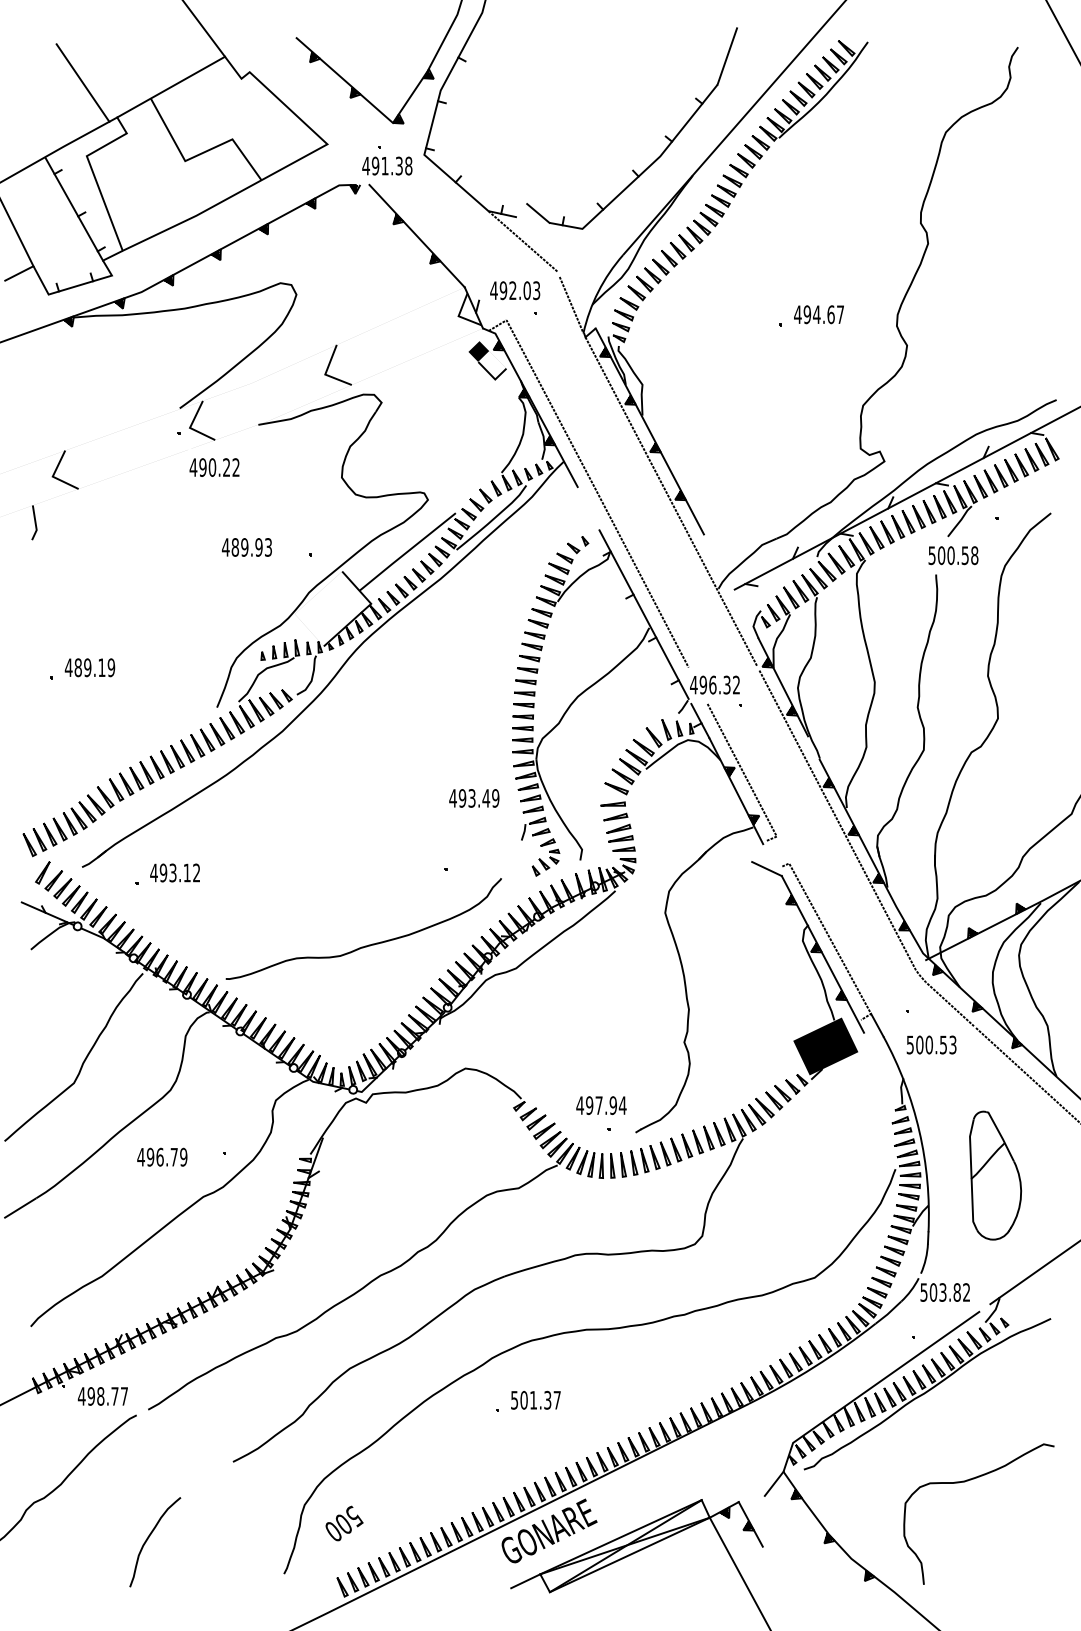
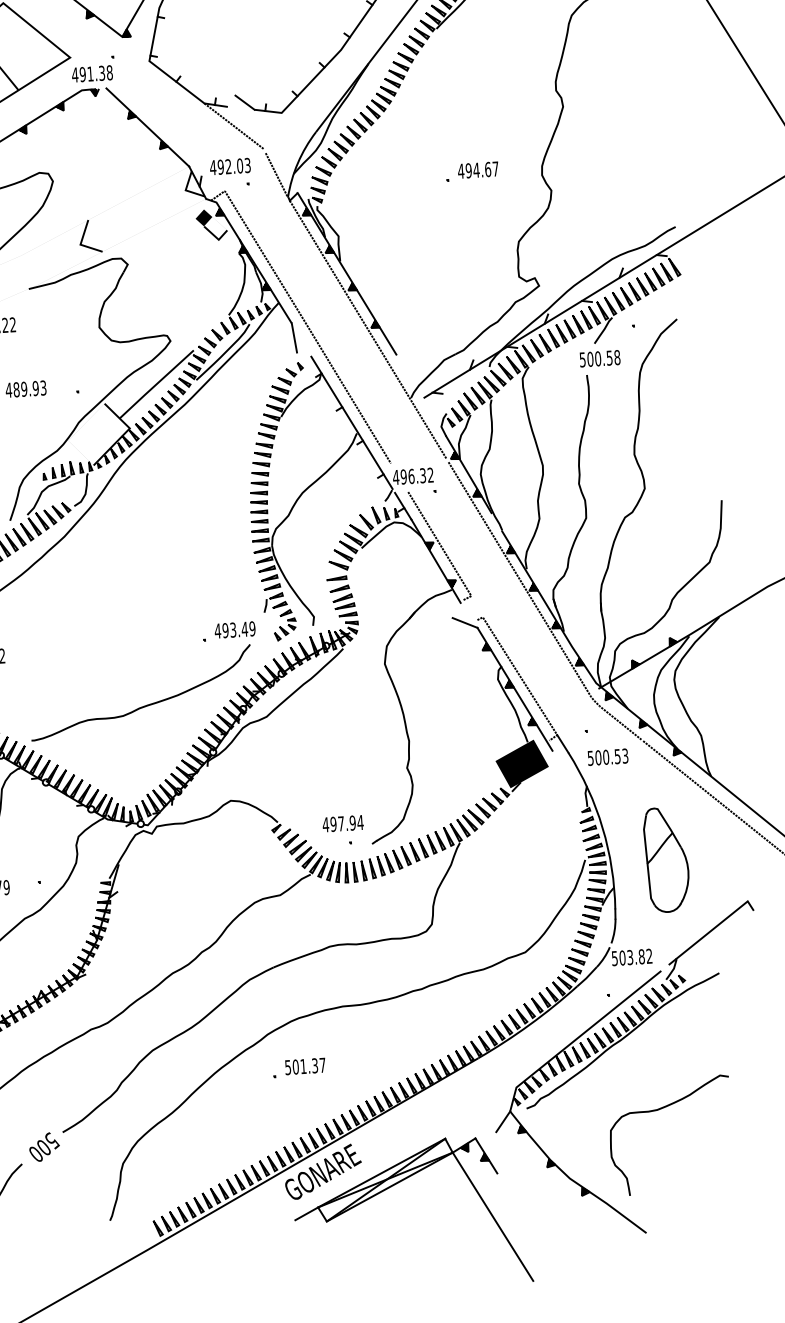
text: (387, 165) -> (92, 73), moved
line: (580, 505) -> (294, 337), added
text: (474, 798) -> (235, 630), moved
text: (344, 1523) -> (44, 1147), moved

